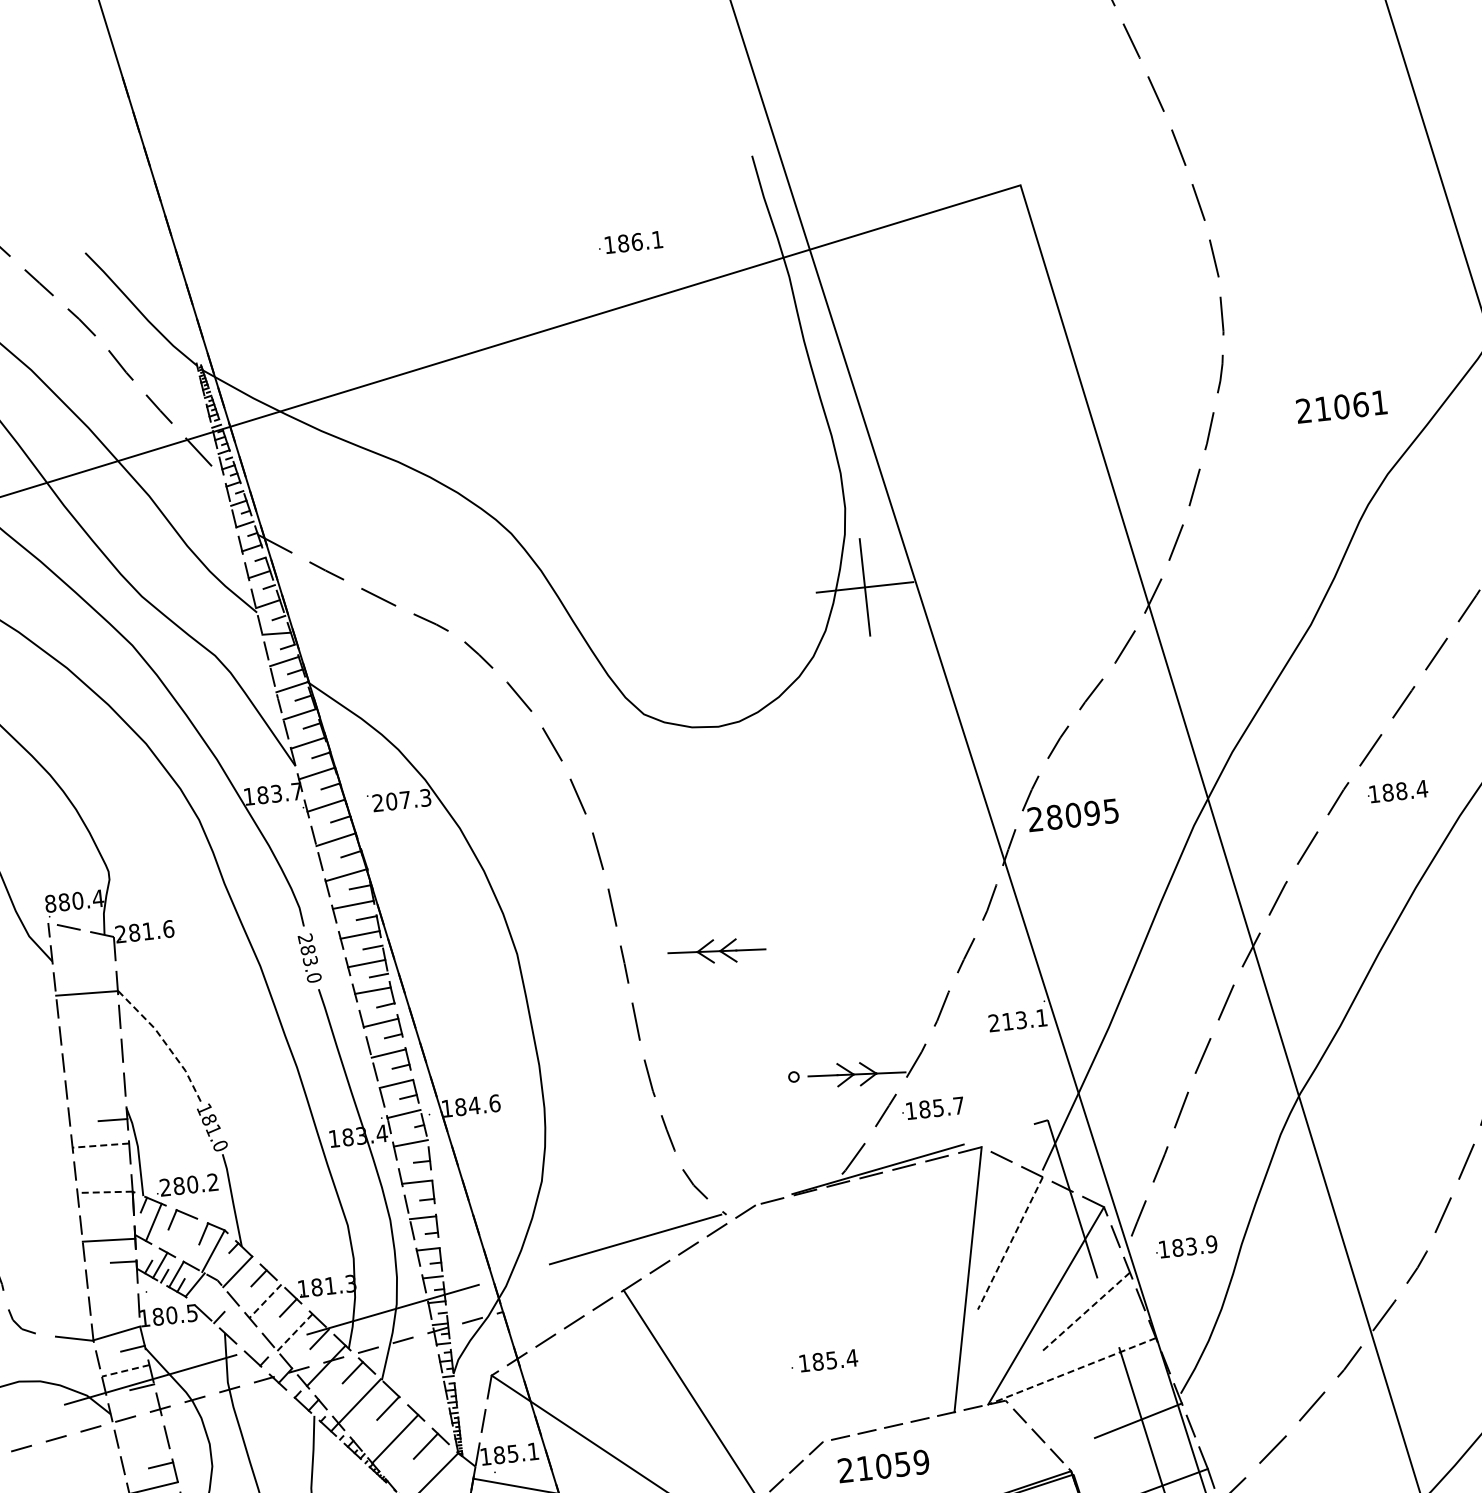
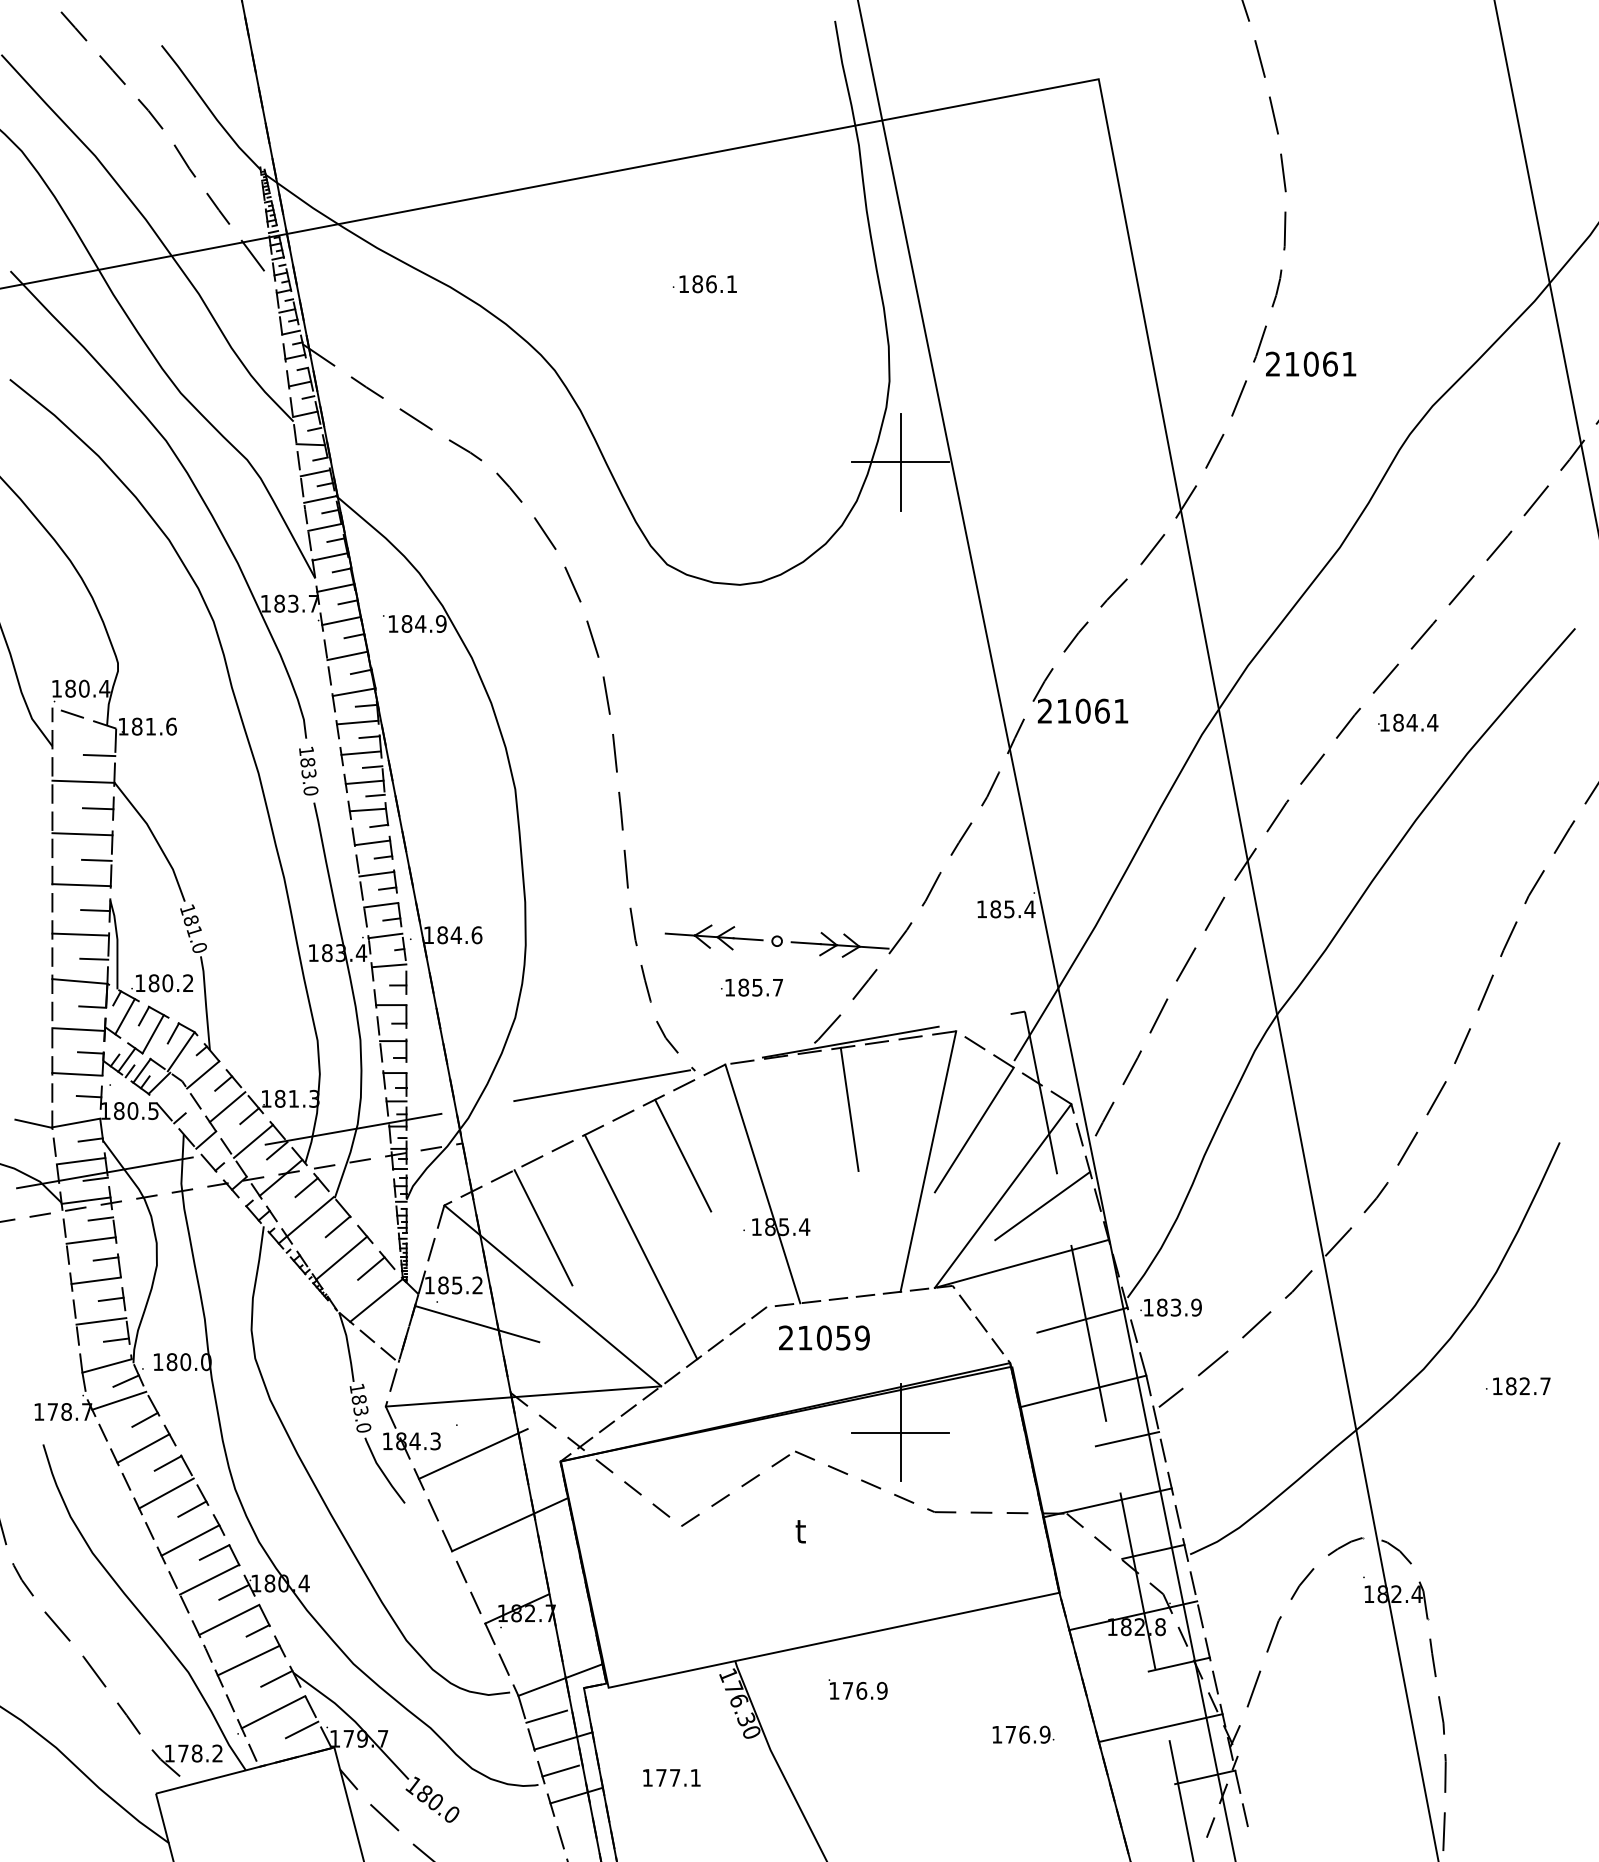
text: (630, 243) -> (704, 284), moved
text: (1342, 406) -> (1311, 363), moved
text: (1400, 791) -> (1411, 722), 188.4 -> 184.4
text: (402, 799) -> (417, 623), 207.3 -> 184.9
text: (1082, 813) -> (1092, 710), 28095 -> 21061
text: (50, 903) -> (56, 688), 880.4 -> 180.4
text: (120, 934) -> (123, 726), 281.6 -> 181.6
text: (305, 938) -> (306, 750), 283.0 -> 183.0
part: (716, 951) -> (713, 937), moved
line: (100, 965) -> (99, 755), added
line: (103, 1018) -> (97, 808), added
text: (1017, 1020) -> (1005, 909), 213.1 -> 185.4
line: (164, 1041) -> (155, 838), dashed -> solid
line: (91, 1045) -> (82, 834), added
line: (108, 1069) -> (96, 859), added
line: (96, 1096) -> (81, 885), added
text: (932, 1108) -> (751, 987), moved
line: (100, 1145) -> (80, 934), dashed -> solid
line: (117, 1167) -> (94, 958), added
text: (165, 1186) -> (140, 982), 280.2 -> 180.2
line: (104, 1192) -> (79, 981), dashed -> solid
line: (120, 1215) -> (92, 1006), added
line: (884, 1236) -> (849, 1109), added
line: (183, 1237) -> (152, 1034), added
line: (1010, 1243) -> (974, 1130), dashed -> solid
text: (1185, 1246) -> (1170, 1307), moved
line: (112, 1285) -> (77, 1074), added
line: (723, 1300) -> (683, 1155), added
line: (265, 1301) -> (227, 1107), dashed -> solid
line: (126, 1305) -> (88, 1096), added
line: (1086, 1312) -> (1042, 1206), dashed -> solid
line: (805, 1319) -> (762, 1183), added
line: (294, 1332) -> (253, 1141), dashed -> solid
line: (248, 1335) -> (206, 1139), added
line: (125, 1371) -> (80, 1161), dashed -> solid
line: (1071, 1371) -> (1021, 1264), dashed -> solid
line: (592, 1386) -> (543, 1227), added
line: (134, 1409) -> (85, 1200), added
line: (151, 1425) -> (100, 1218), added
line: (143, 1448) -> (90, 1240), added
text: (533, 1451) -> (477, 1285), 185.1 -> 185.2

